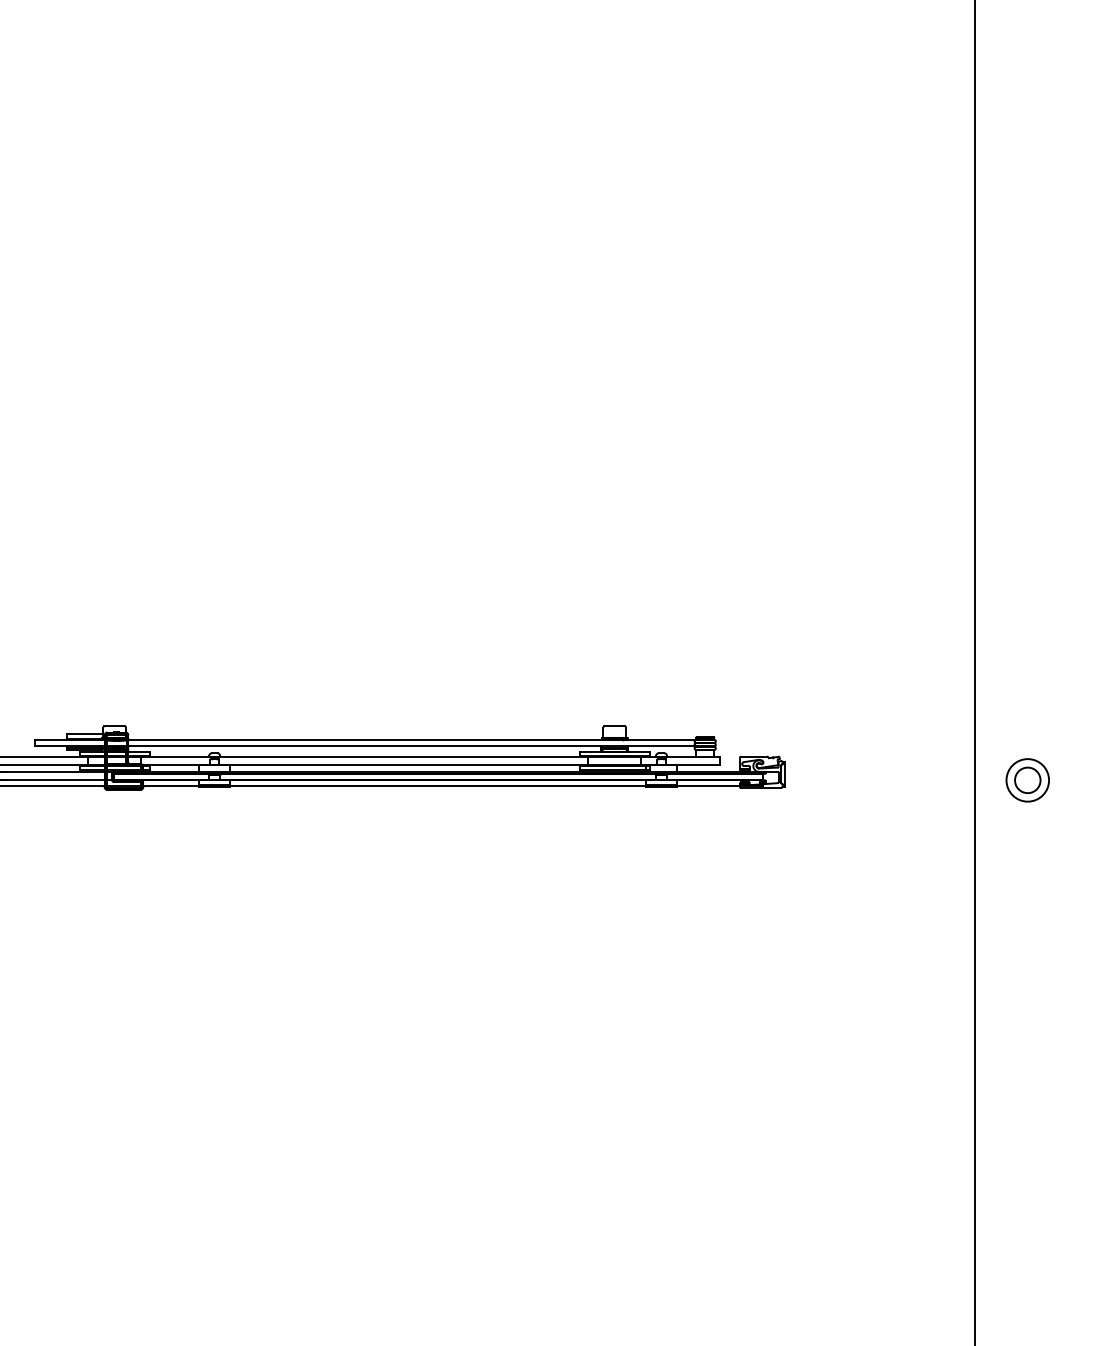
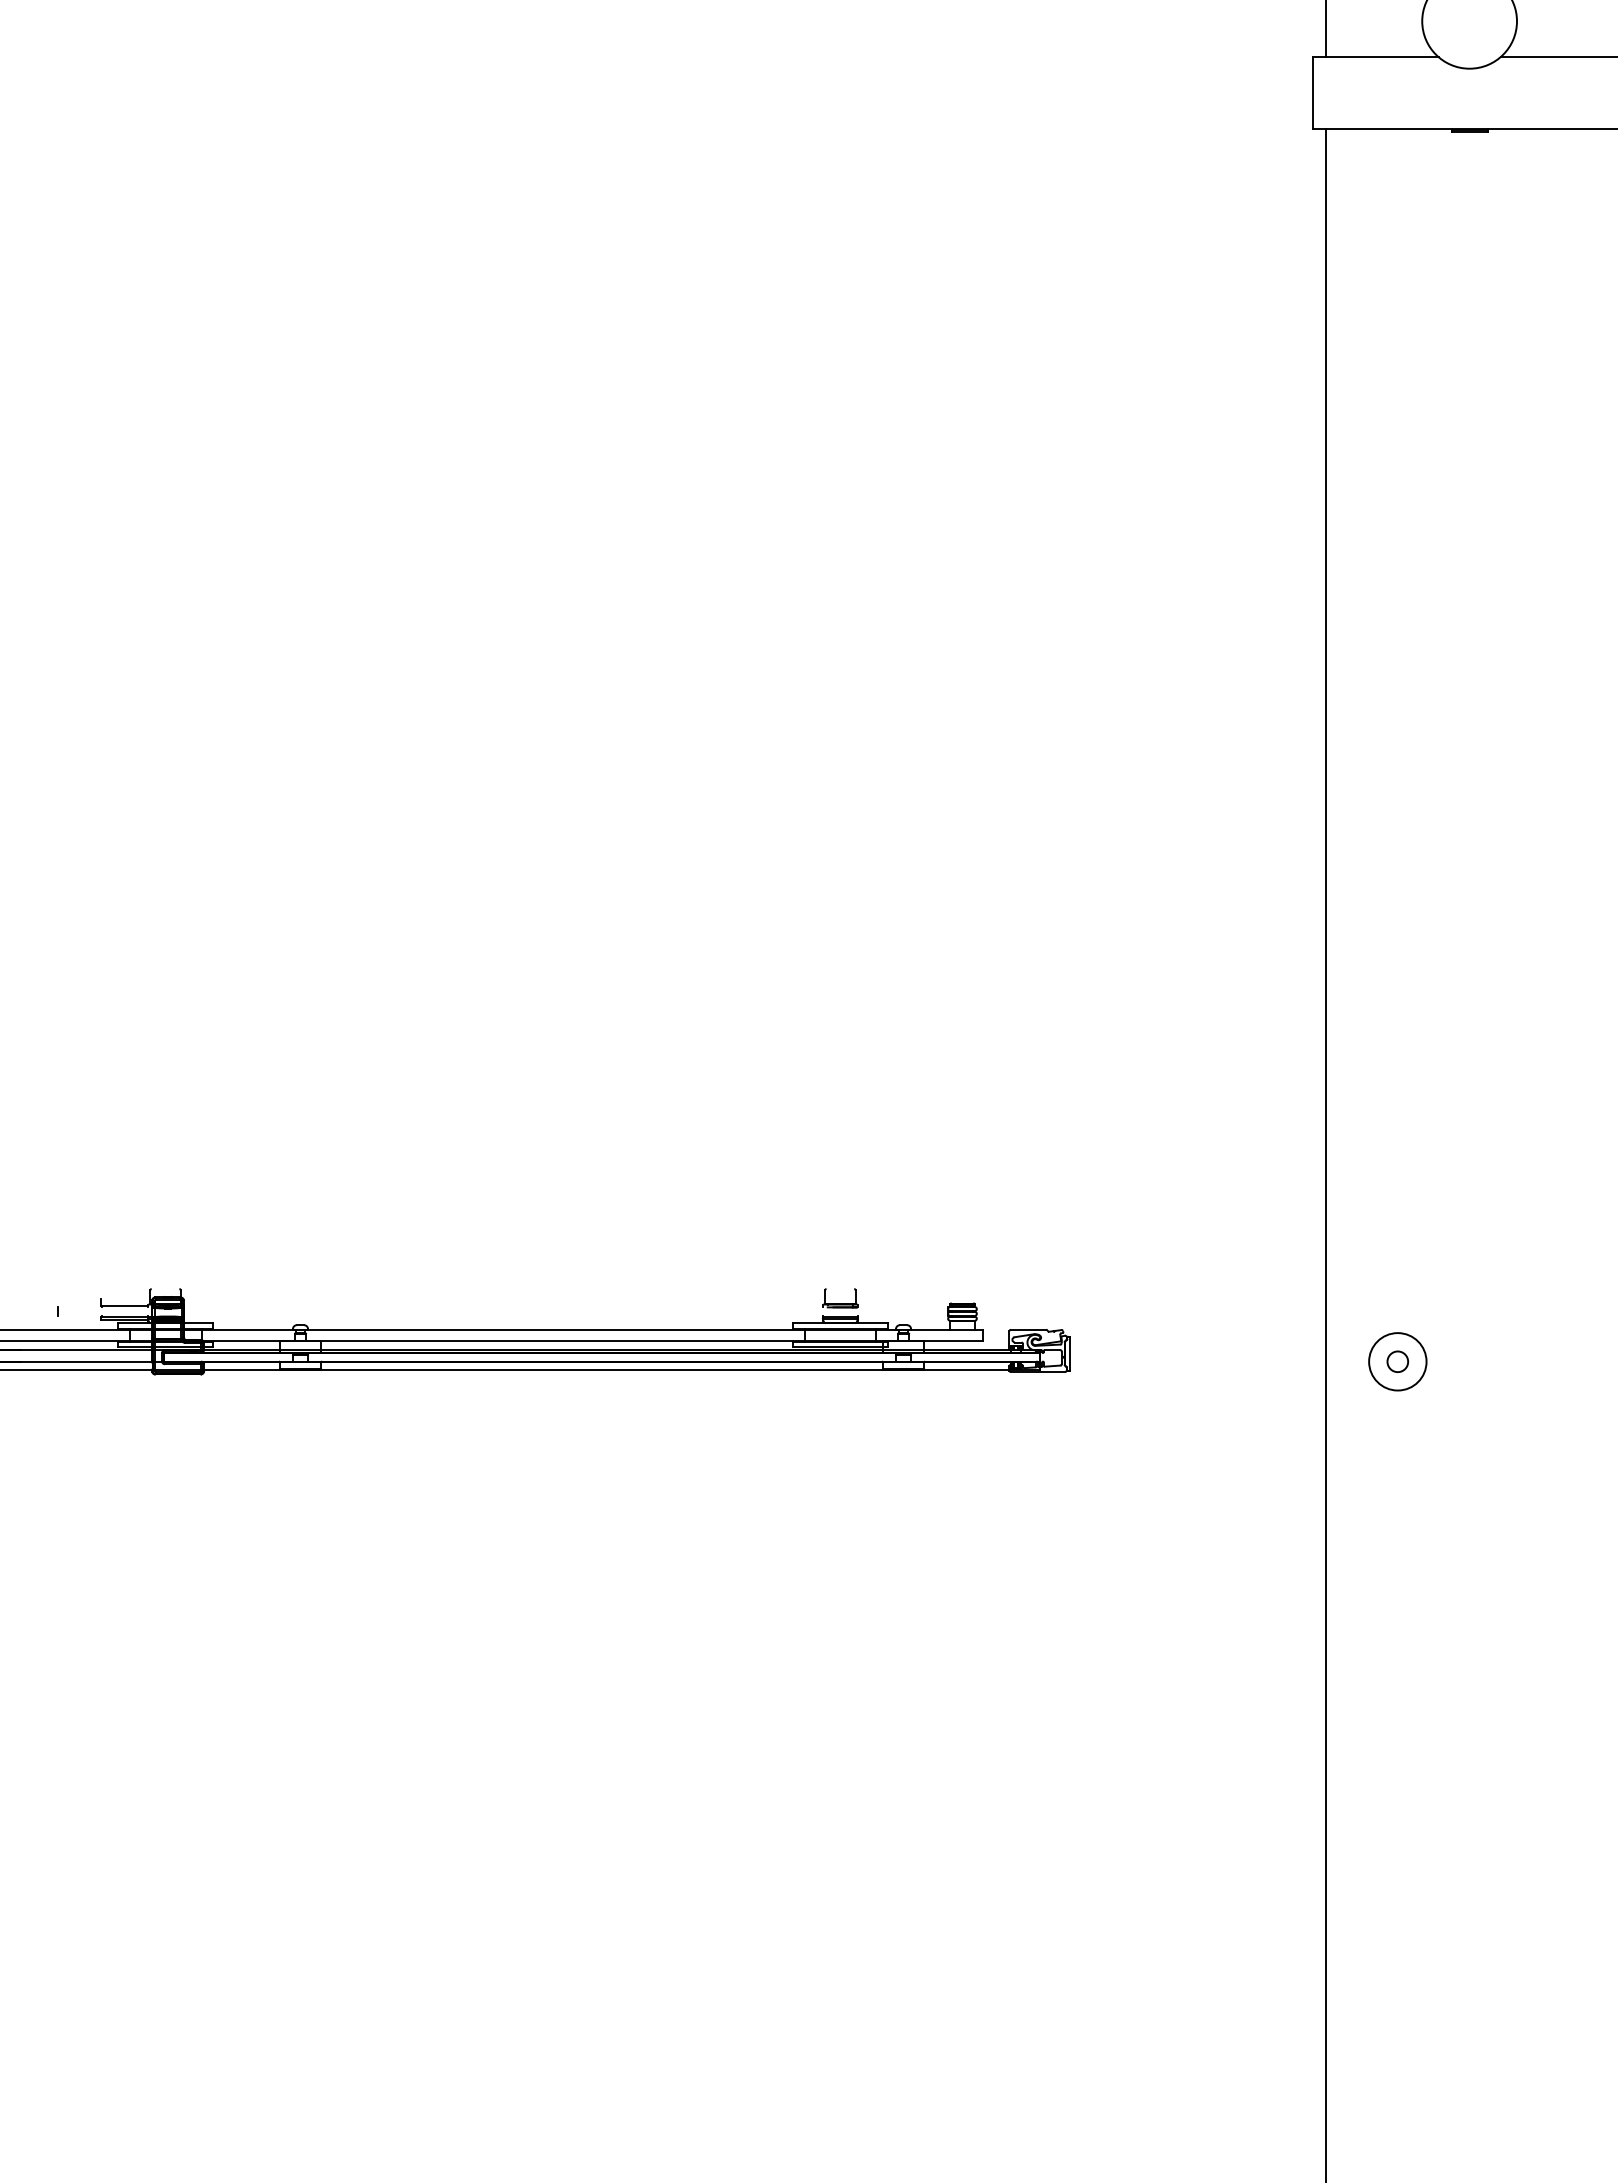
line: (114, 726) -> (165, 1289), removed
line: (614, 726) -> (840, 1289), removed
line: (84, 733) -> (125, 1298), removed
line: (364, 740) -> (502, 1307), removed
line: (364, 746) -> (502, 1316), removed
circle: (1027, 780) -> (1397, 1361), size x0.6

